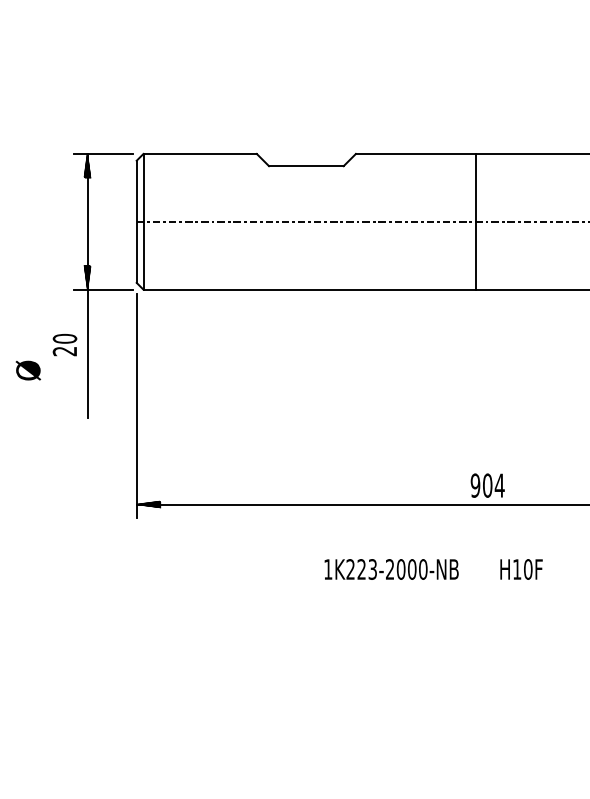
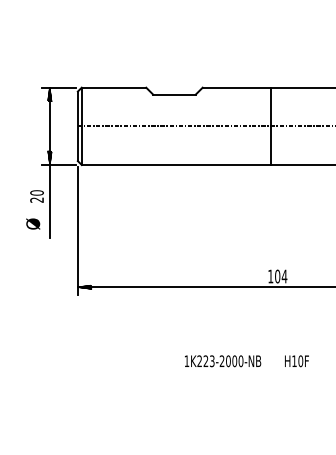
text: (28, 369) -> (33, 223), moved
text: (475, 485) -> (270, 276), 904 -> 104
text: (432, 569) -> (246, 361), moved

